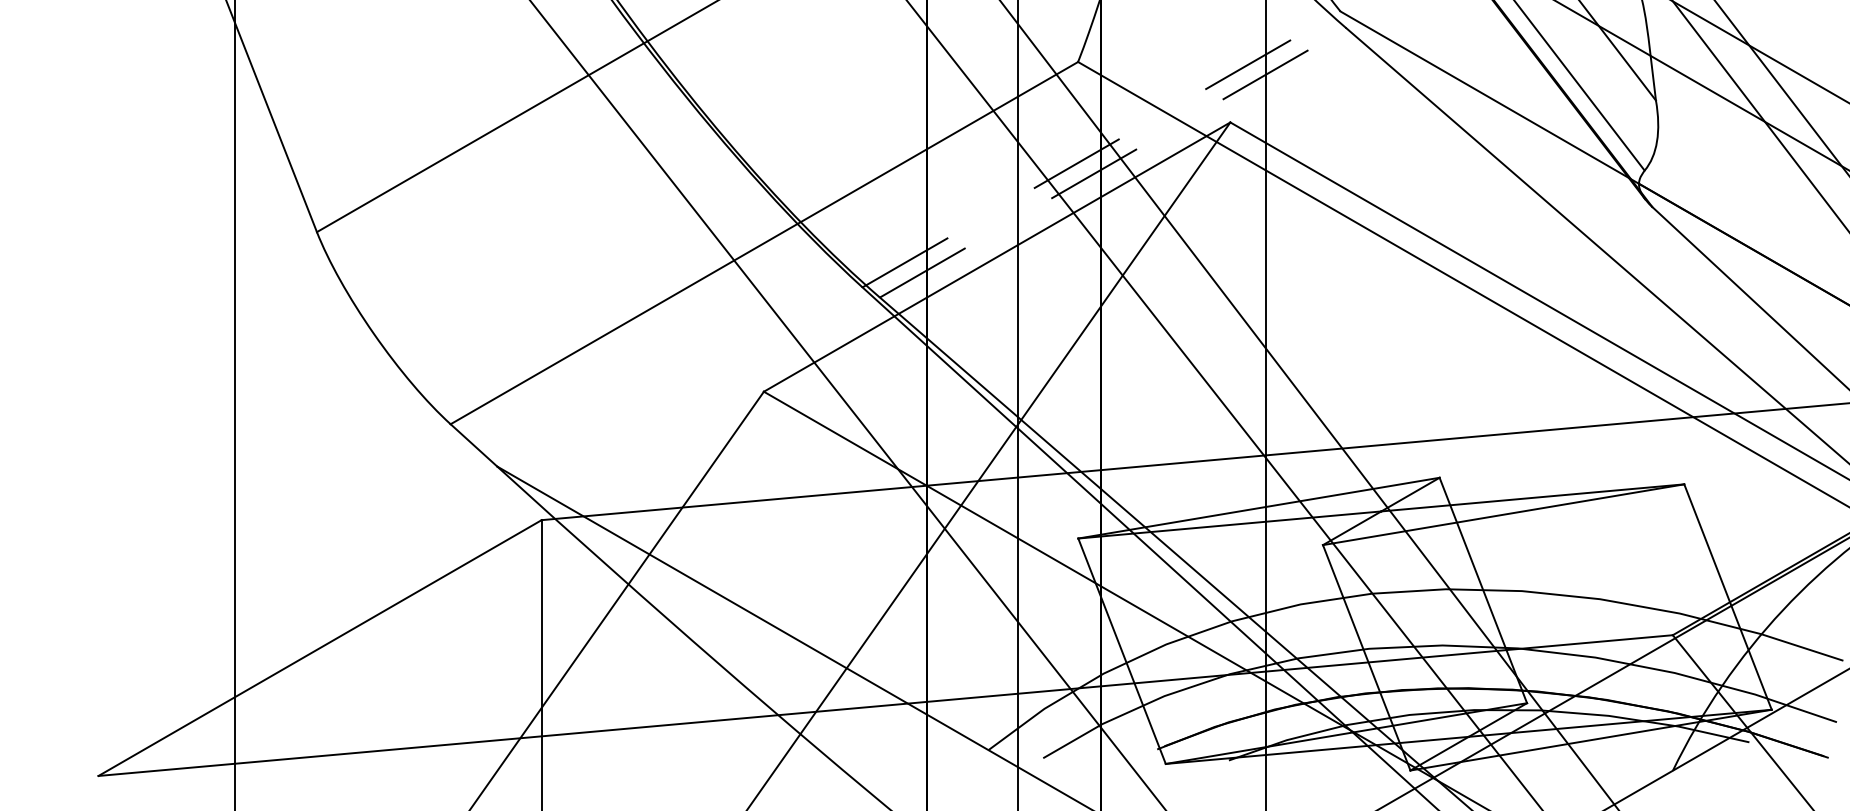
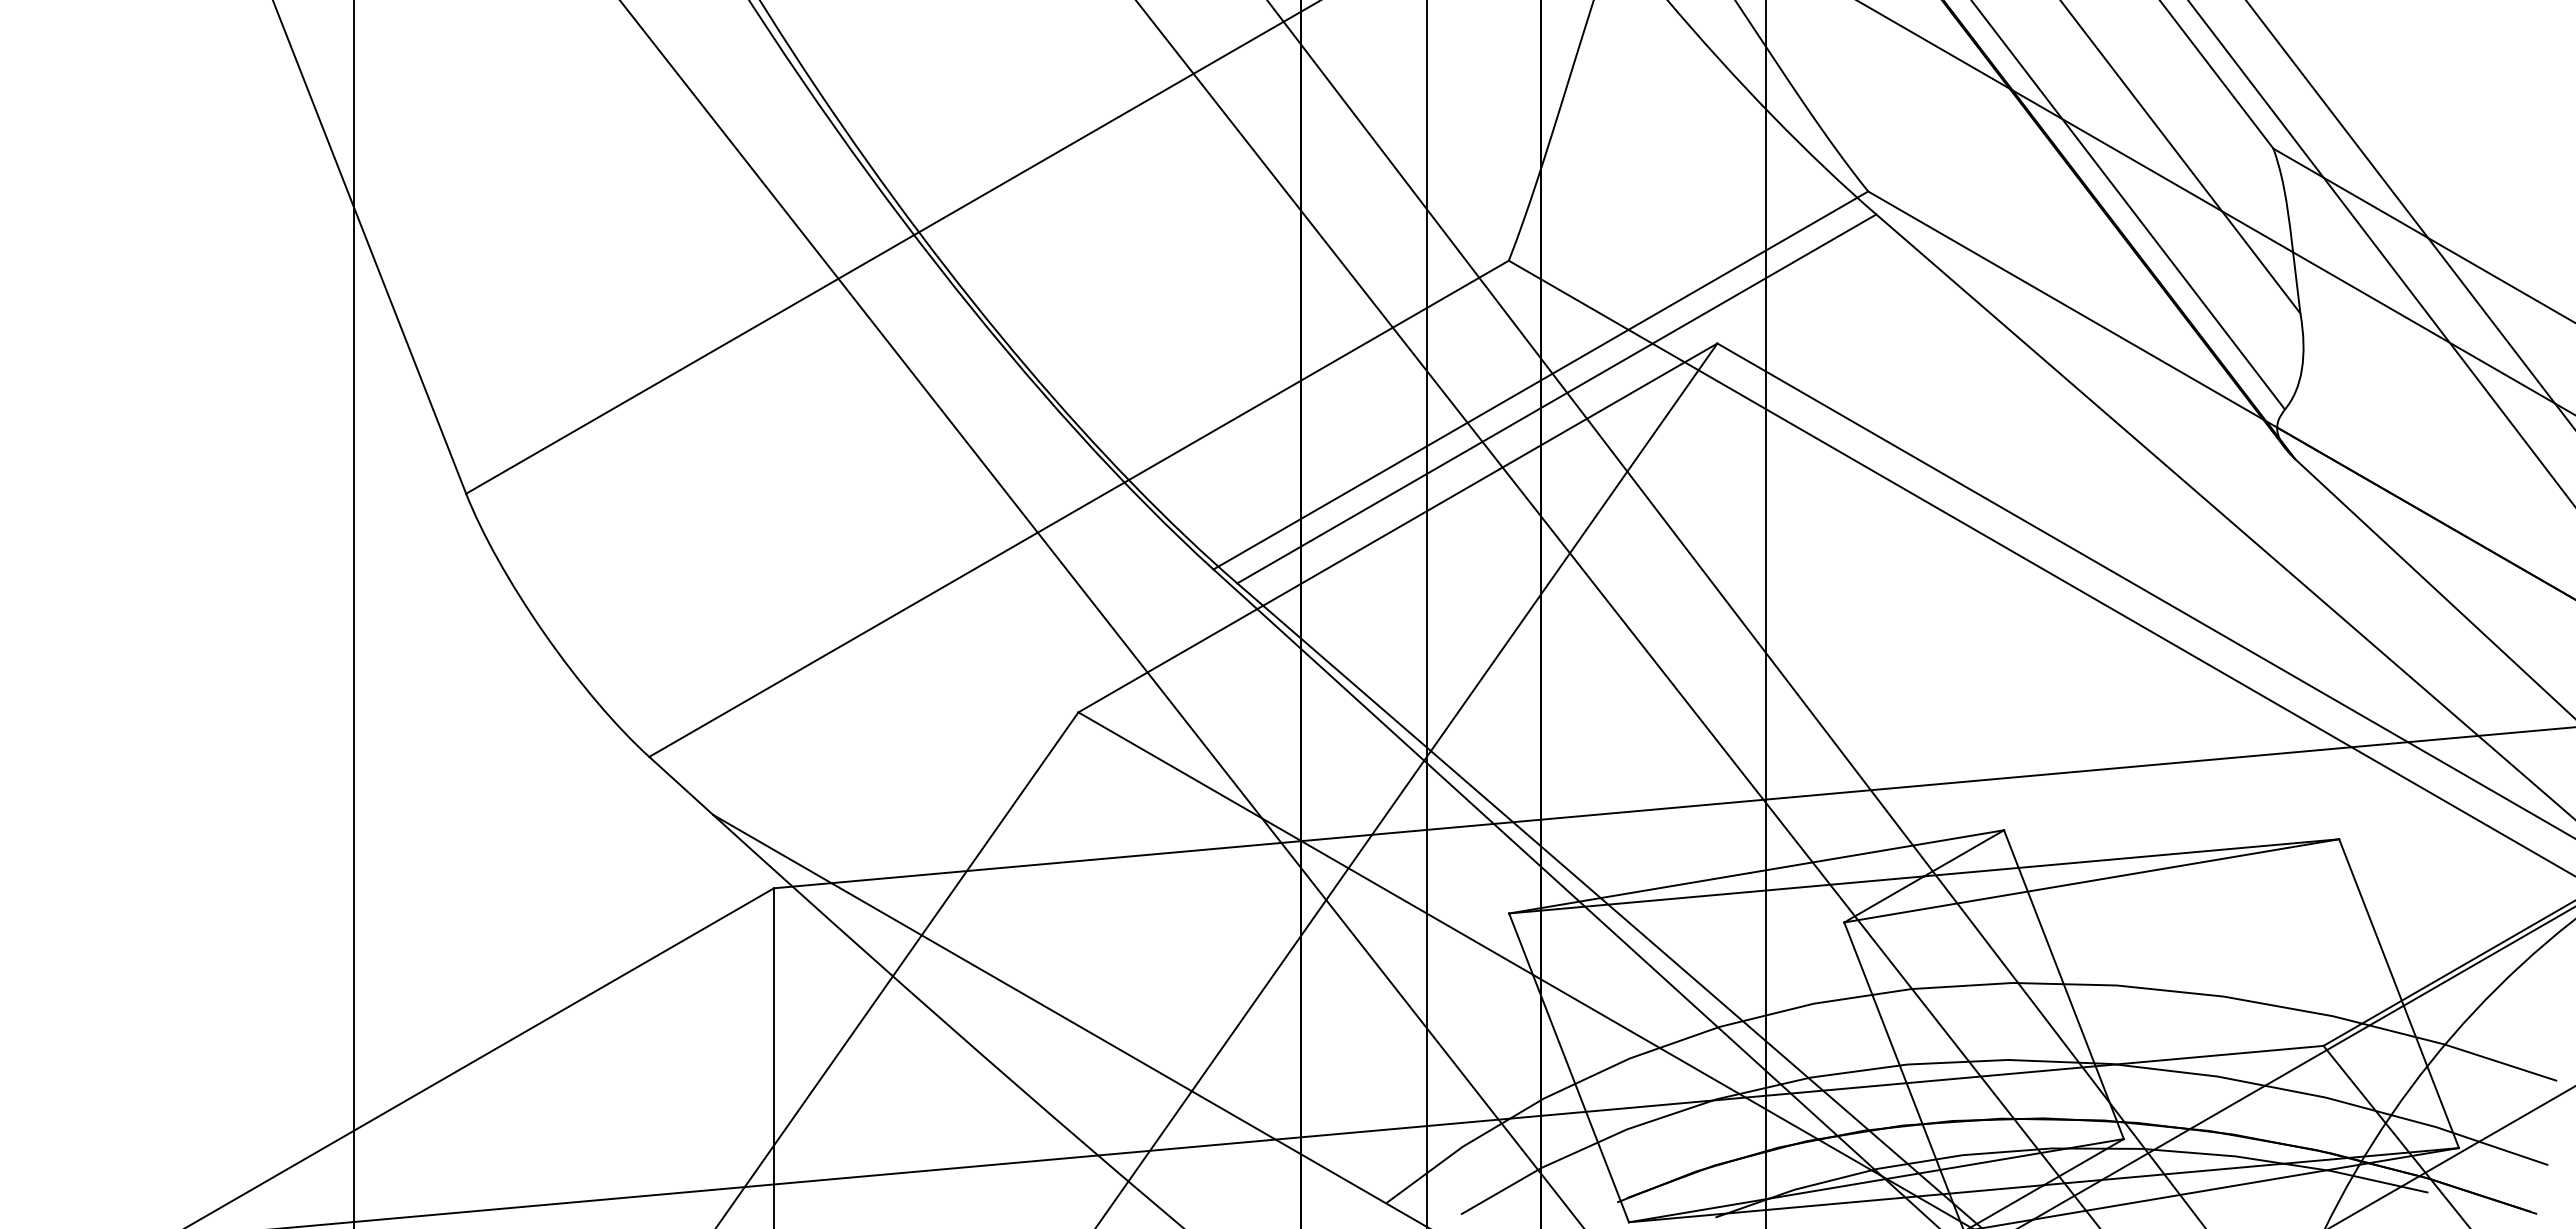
line: (1101, 149) -> (1540, 380), dashed -> solid
line: (1112, 162) -> (1556, 398), dashed -> solid

